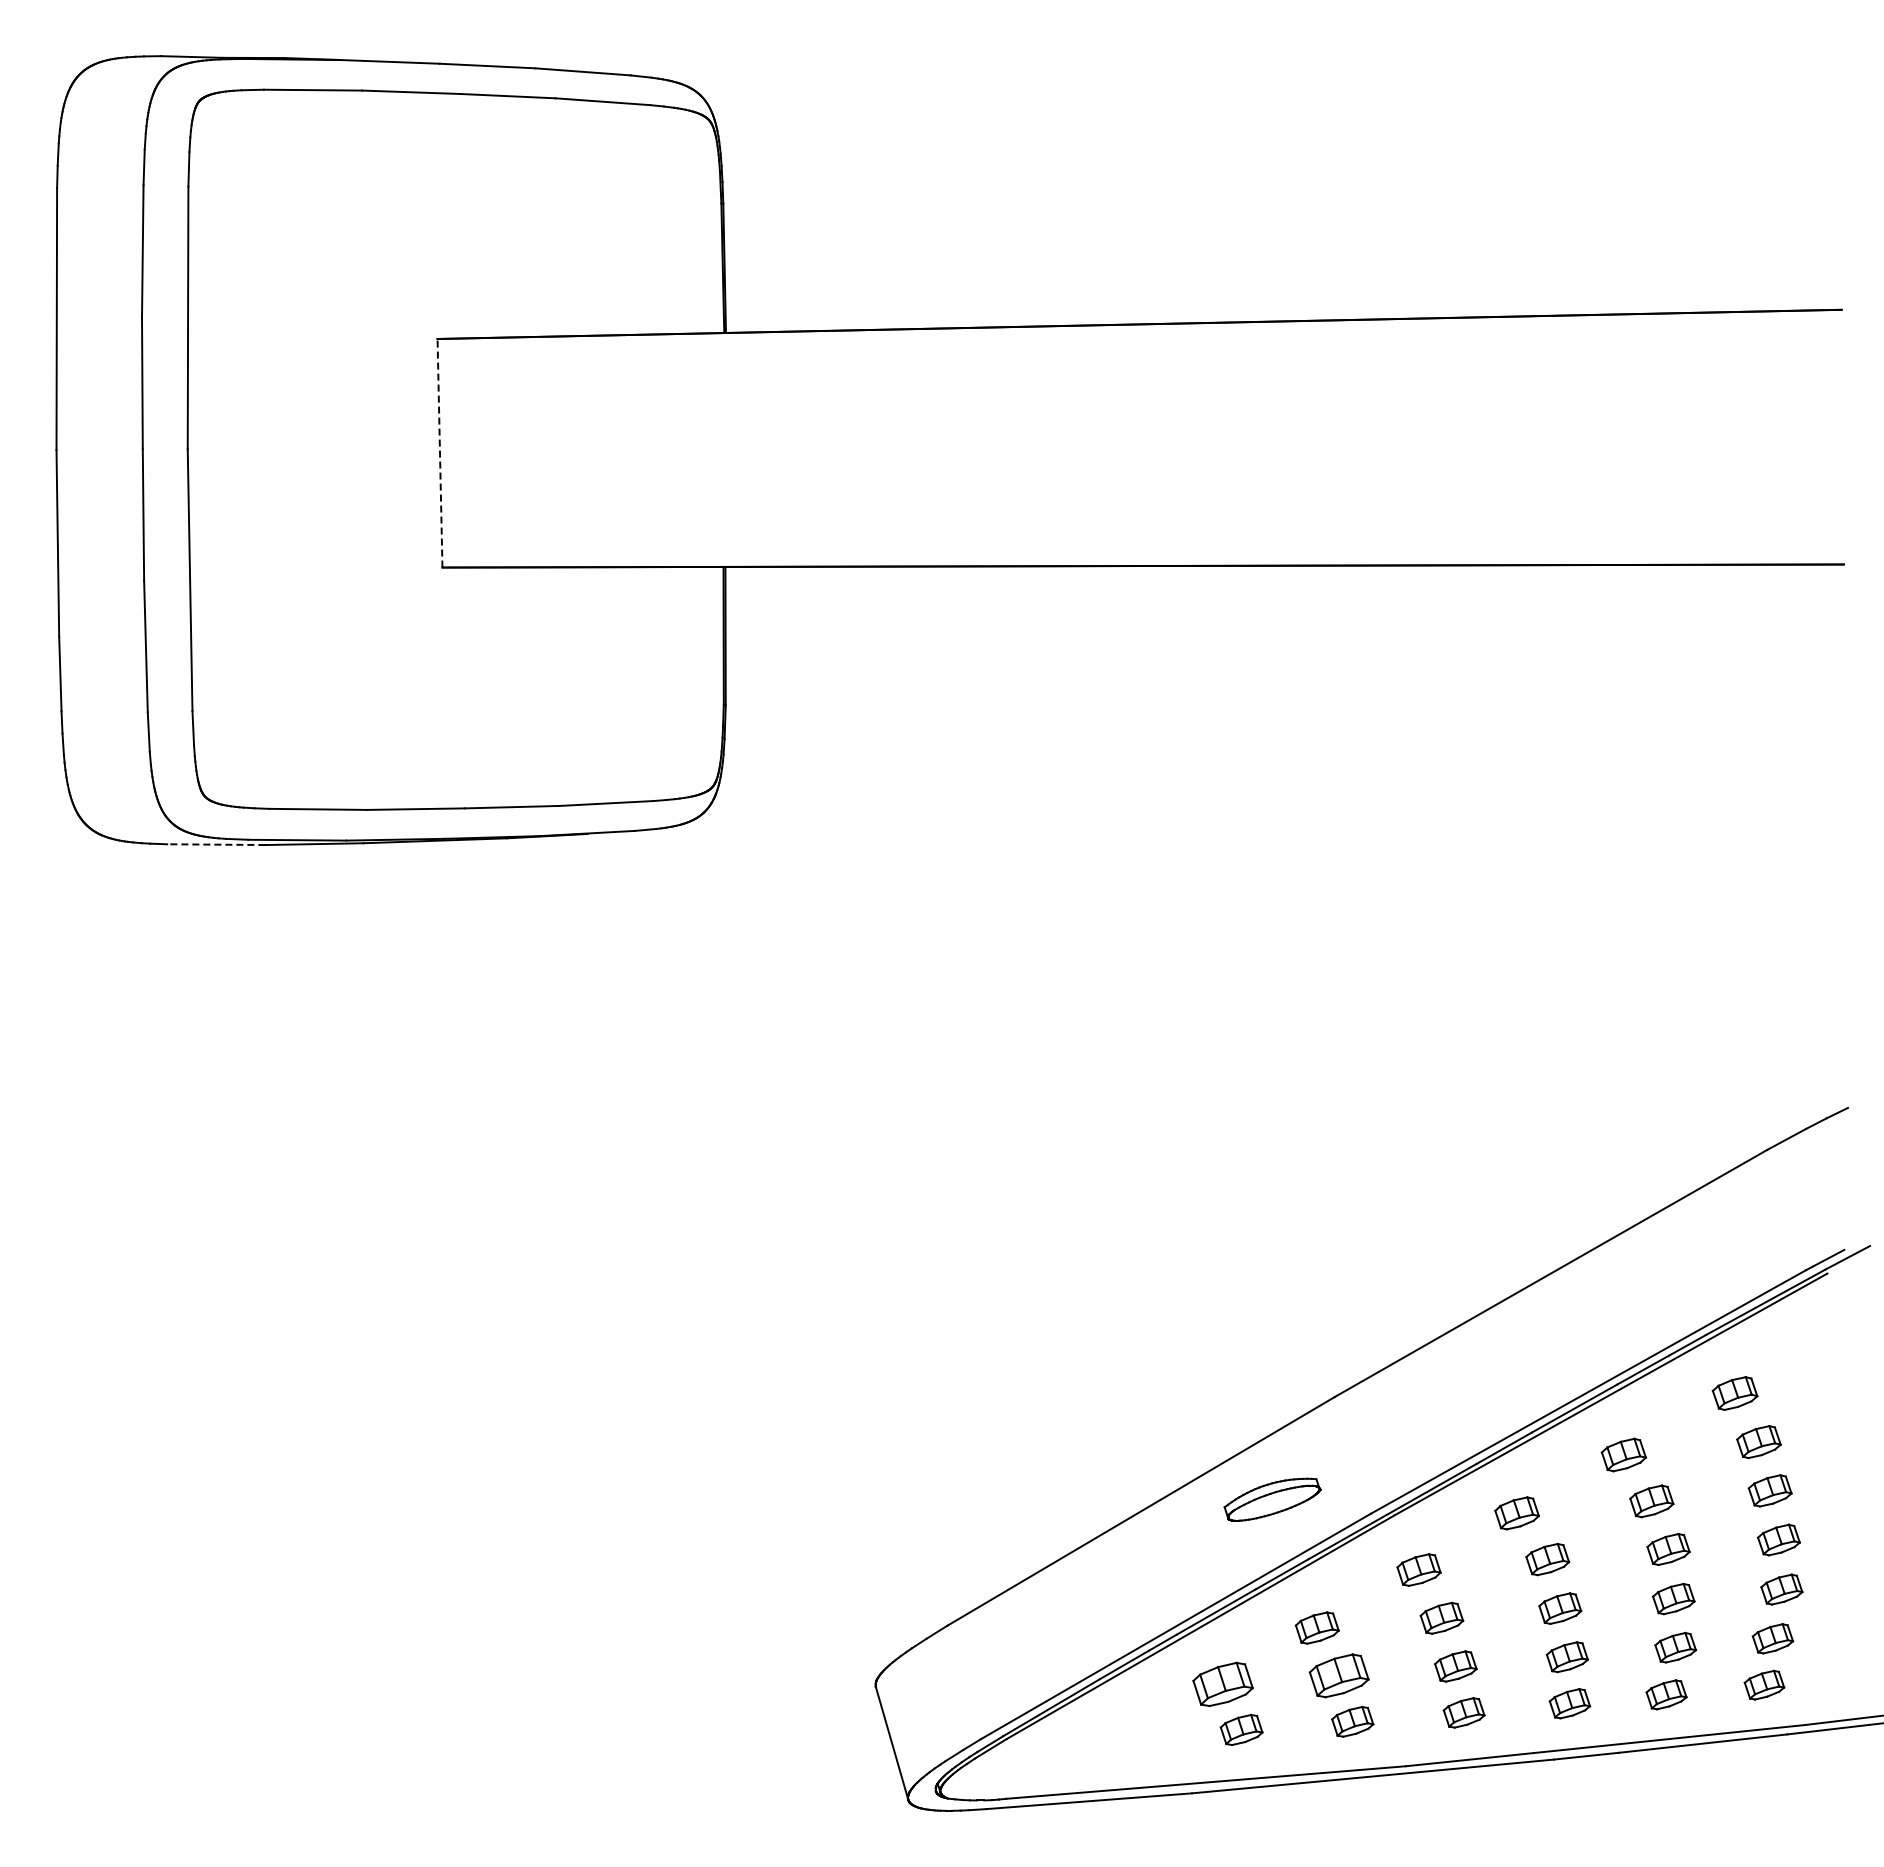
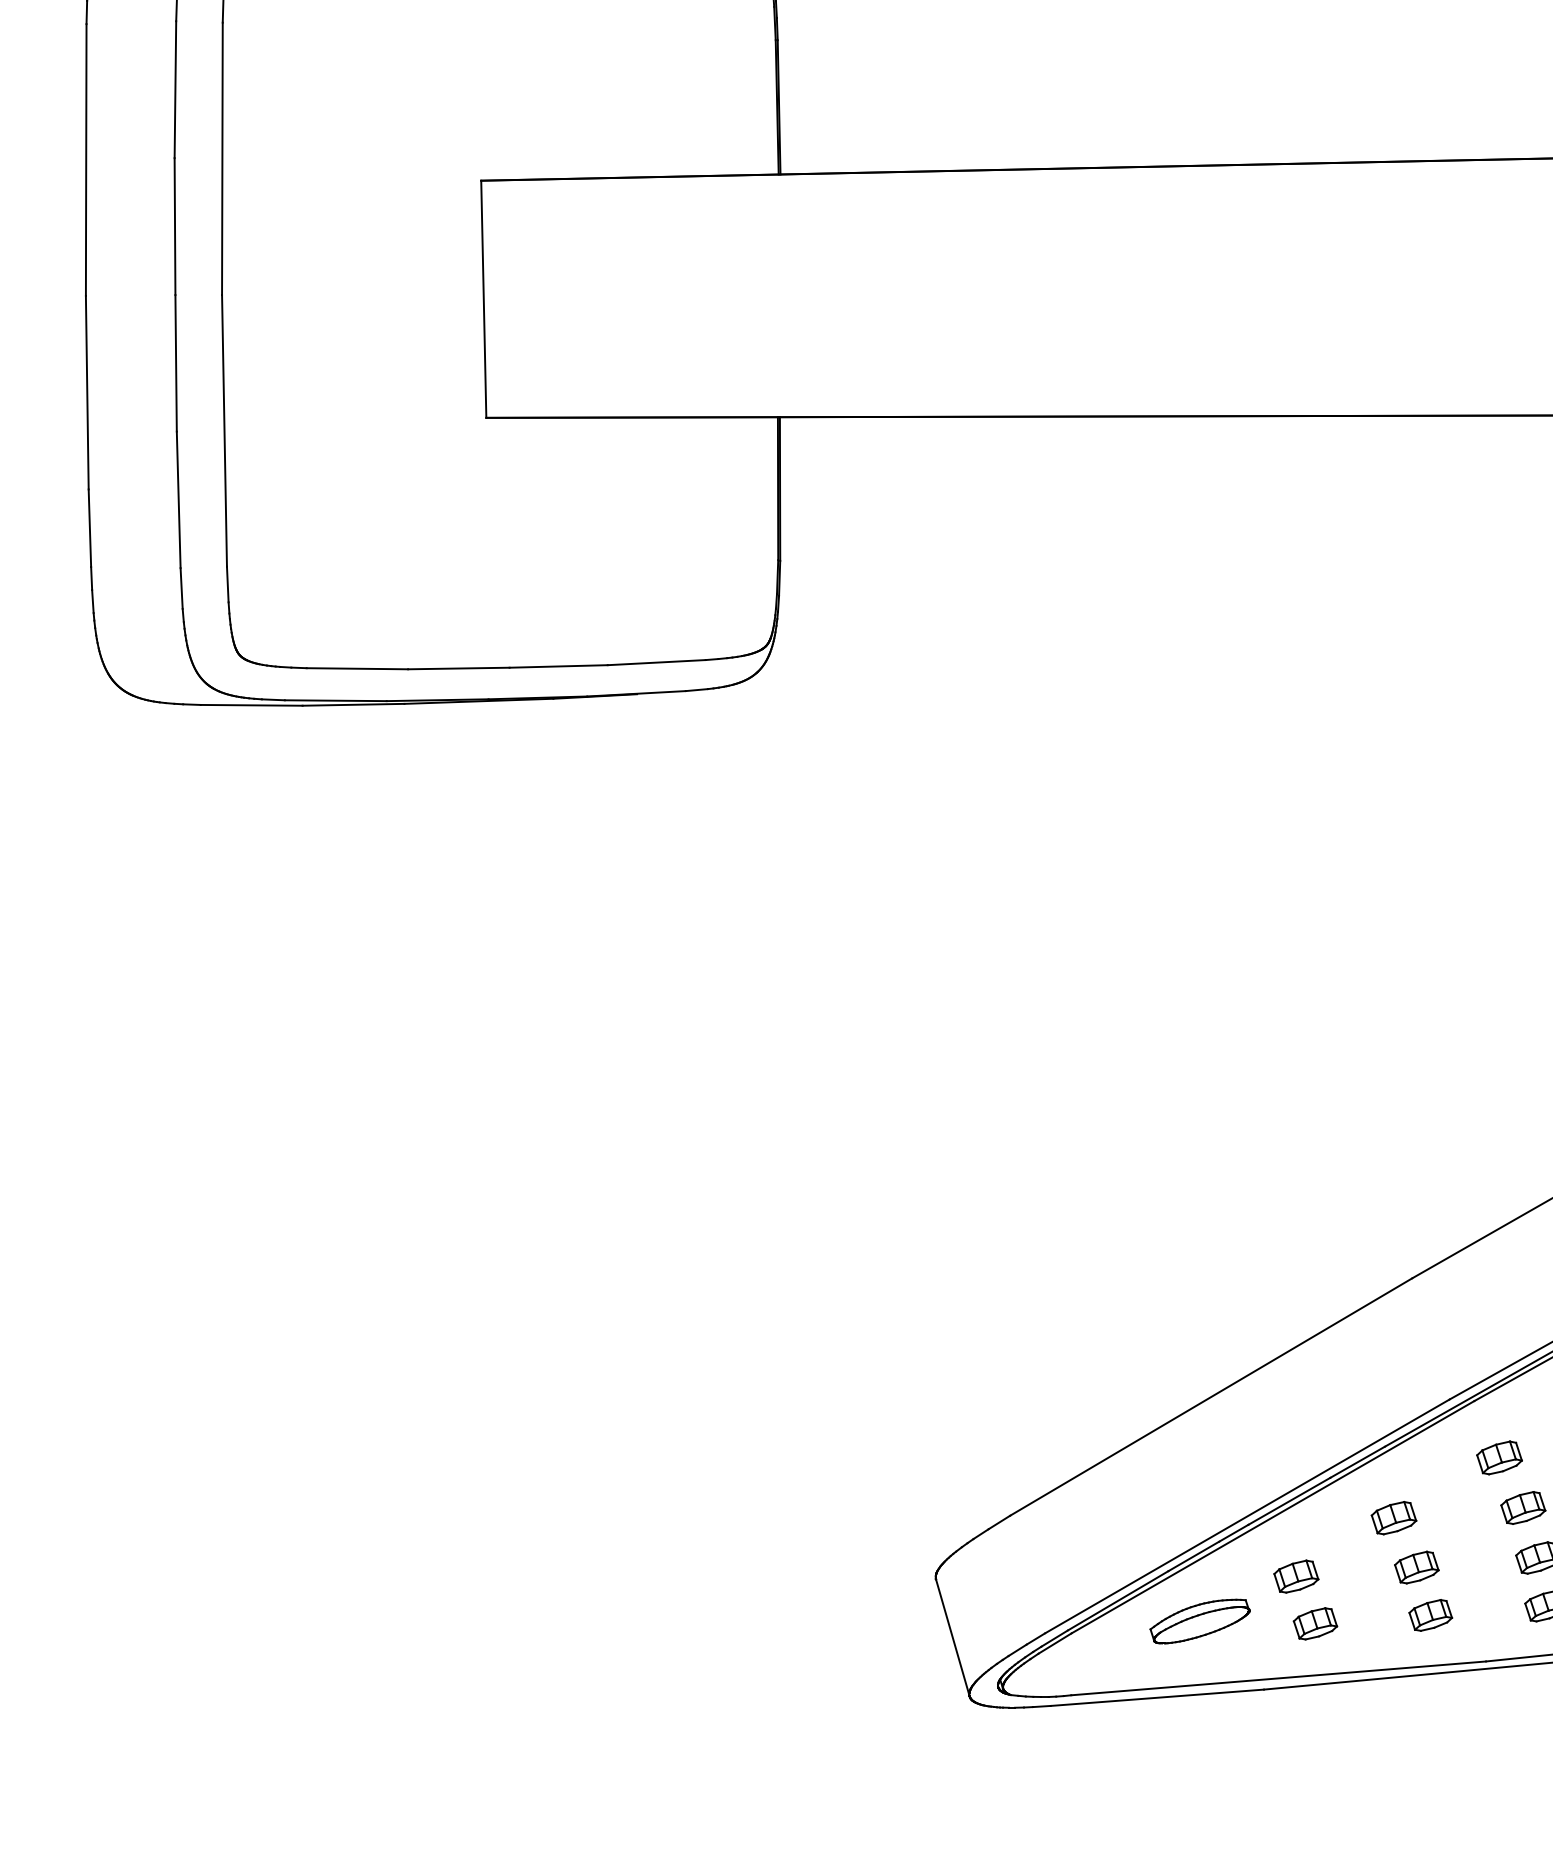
line: (440, 452) -> (484, 298), dashed -> solid
line: (215, 844) -> (250, 705), dashed -> solid
part: (1272, 1499) -> (1200, 1621), moved
part: (1339, 1675) -> (1417, 1567), size x0.71
part: (1223, 1684) -> (1296, 1576), size x0.71

